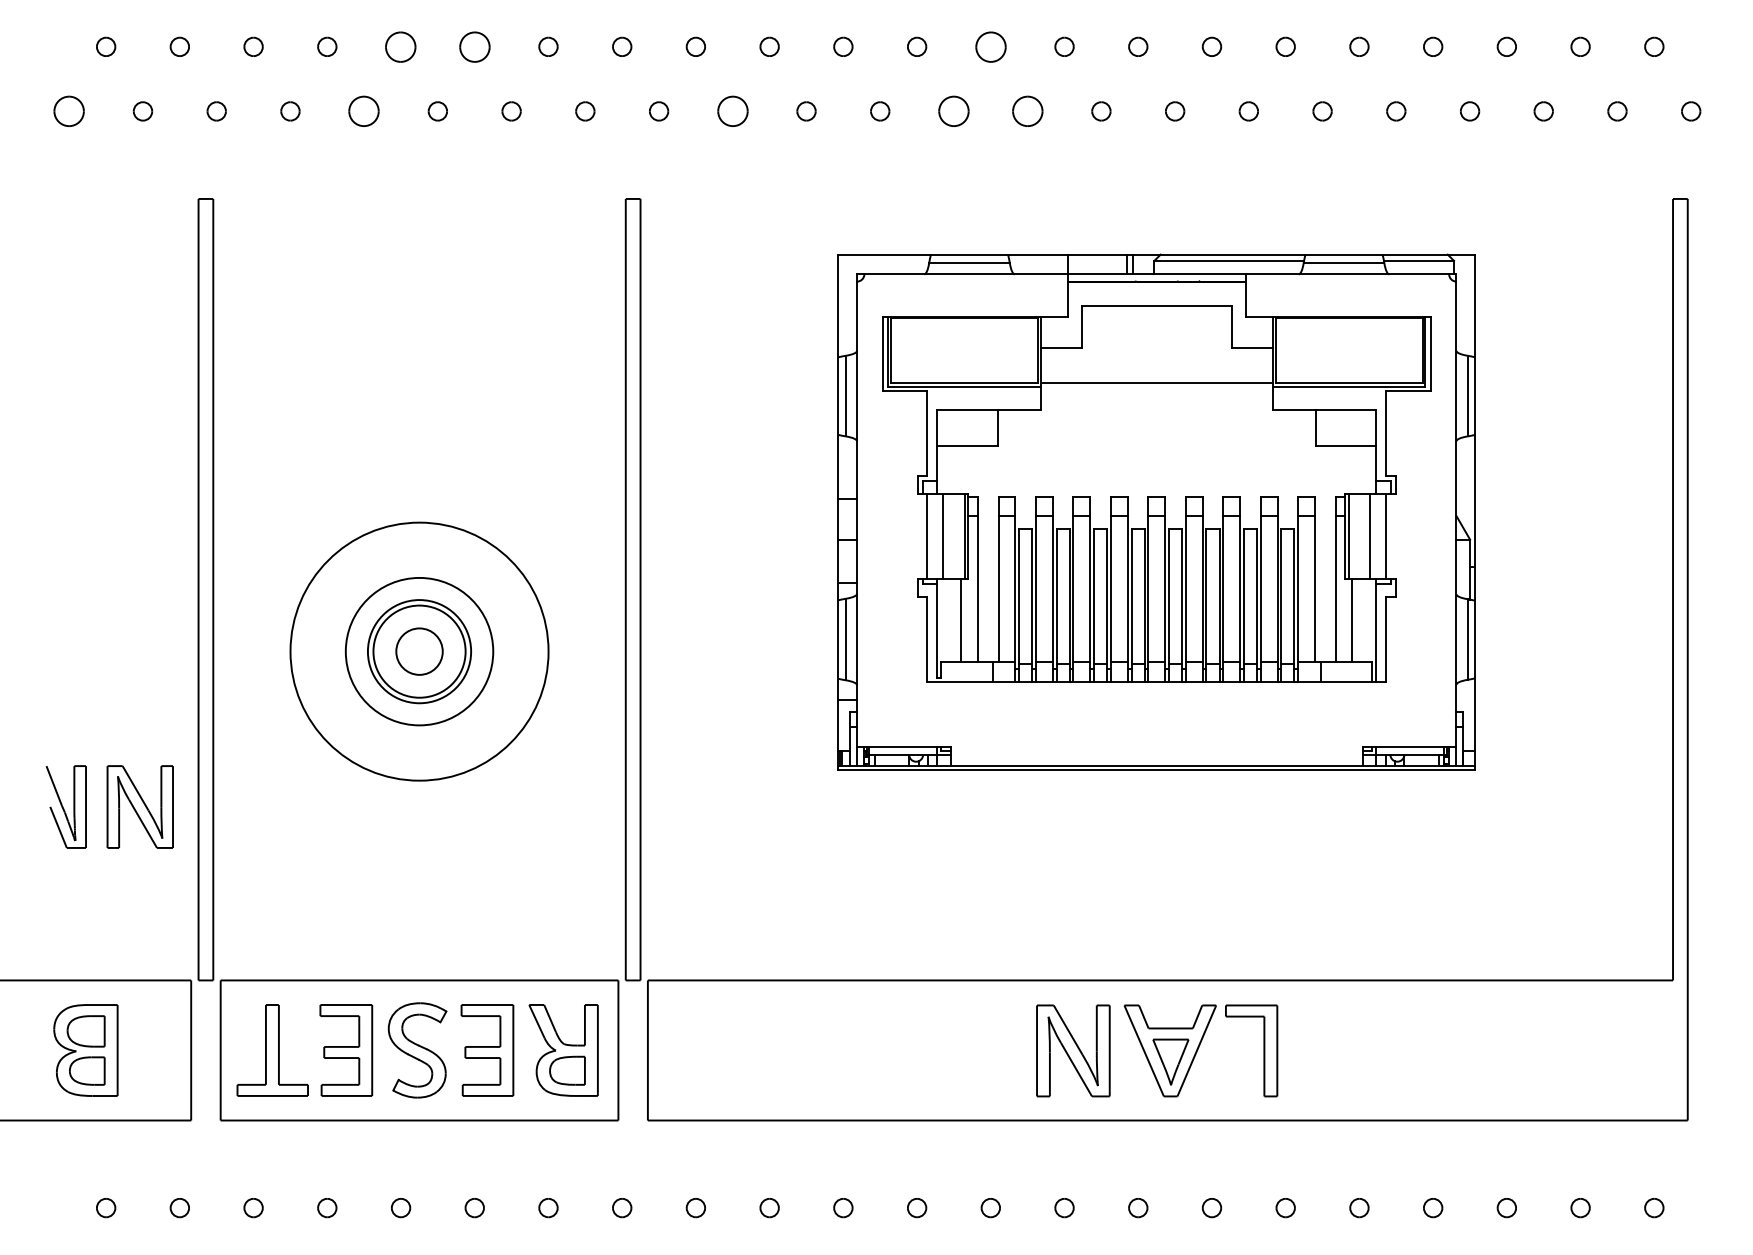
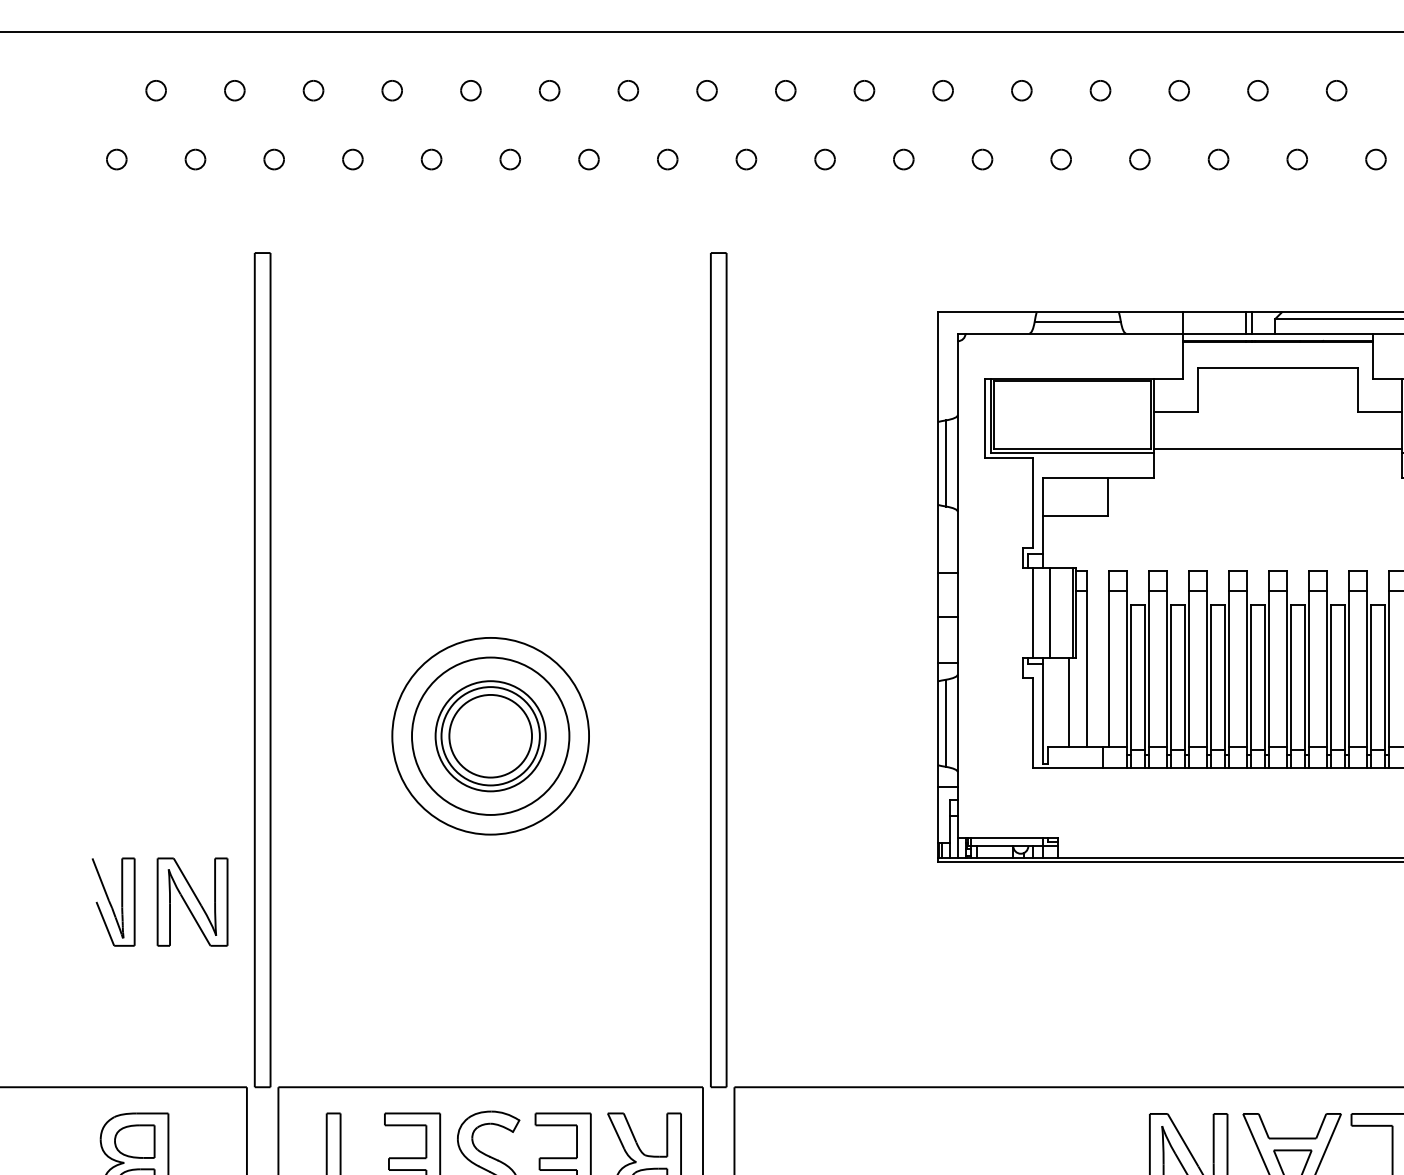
part: (401, 46) -> (471, 90), size x0.62
part: (474, 46) -> (549, 90), size x0.62
part: (990, 46) -> (1100, 90), size x0.62
part: (69, 111) -> (117, 159), size x0.62
part: (364, 111) -> (431, 159), size x0.62
part: (732, 111) -> (824, 159), size x0.62
part: (953, 111) -> (1060, 159), size x0.62
part: (1027, 111) -> (1139, 159), size x0.62
circle: (419, 651) -> (490, 736), size x0.71
circle: (419, 651) -> (490, 736), size x1.67

